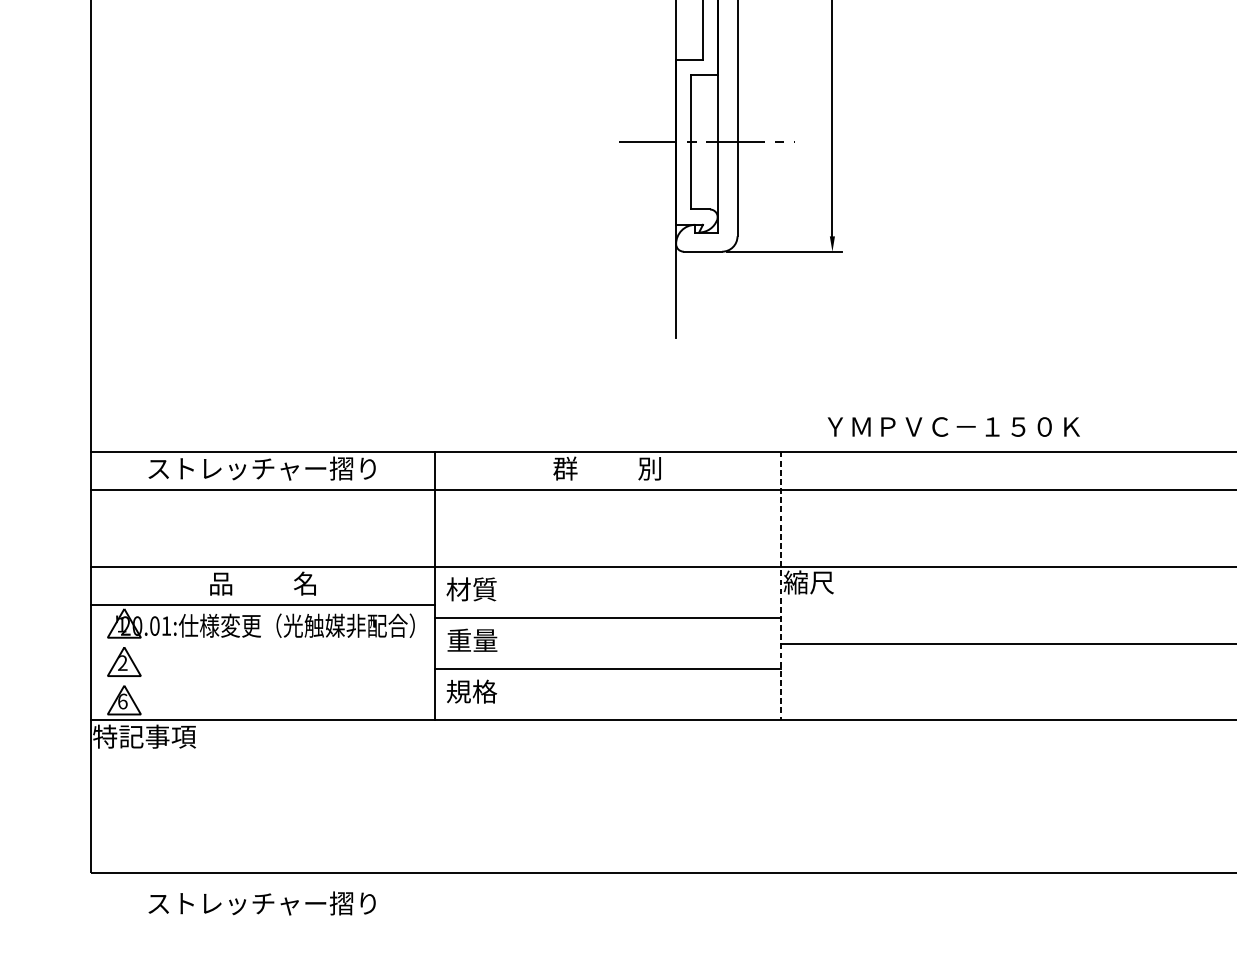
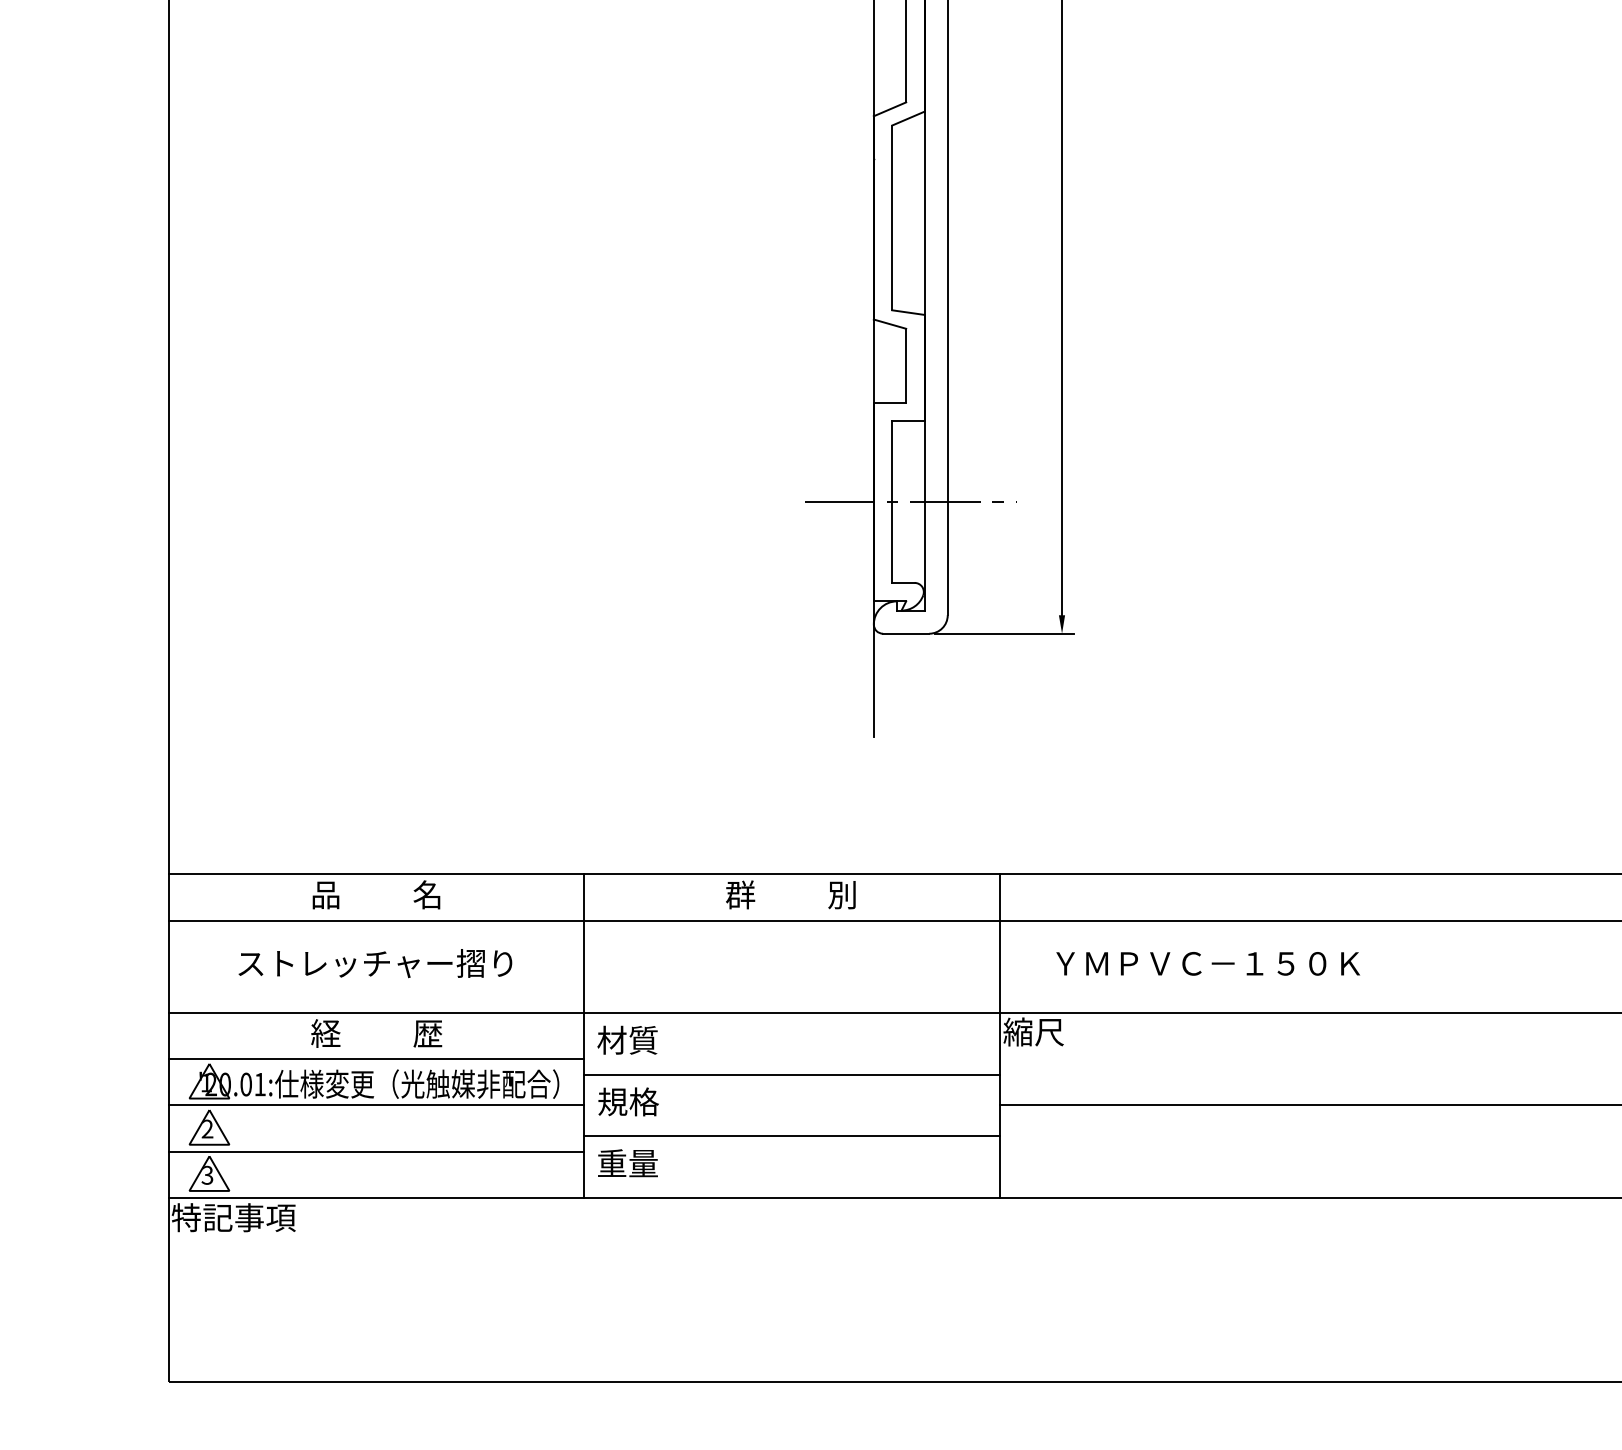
text: (953, 426) -> (1207, 963), moved
text: (262, 468) -> (375, 894), ストレッチャー摺り -> 品          名
text: (263, 583) -> (376, 1033), 品          名 -> 経          歴
line: (780, 586) -> (999, 1036), dashed -> solid
text: (472, 640) -> (628, 1101), 重量 -> 規格
line: (263, 643) -> (376, 1105), added
line: (263, 681) -> (376, 1151), added
text: (471, 691) -> (627, 1163), 規格 -> 重量
text: (122, 700) -> (207, 1174), 6 -> 3
text: (262, 903) -> (375, 963), moved

